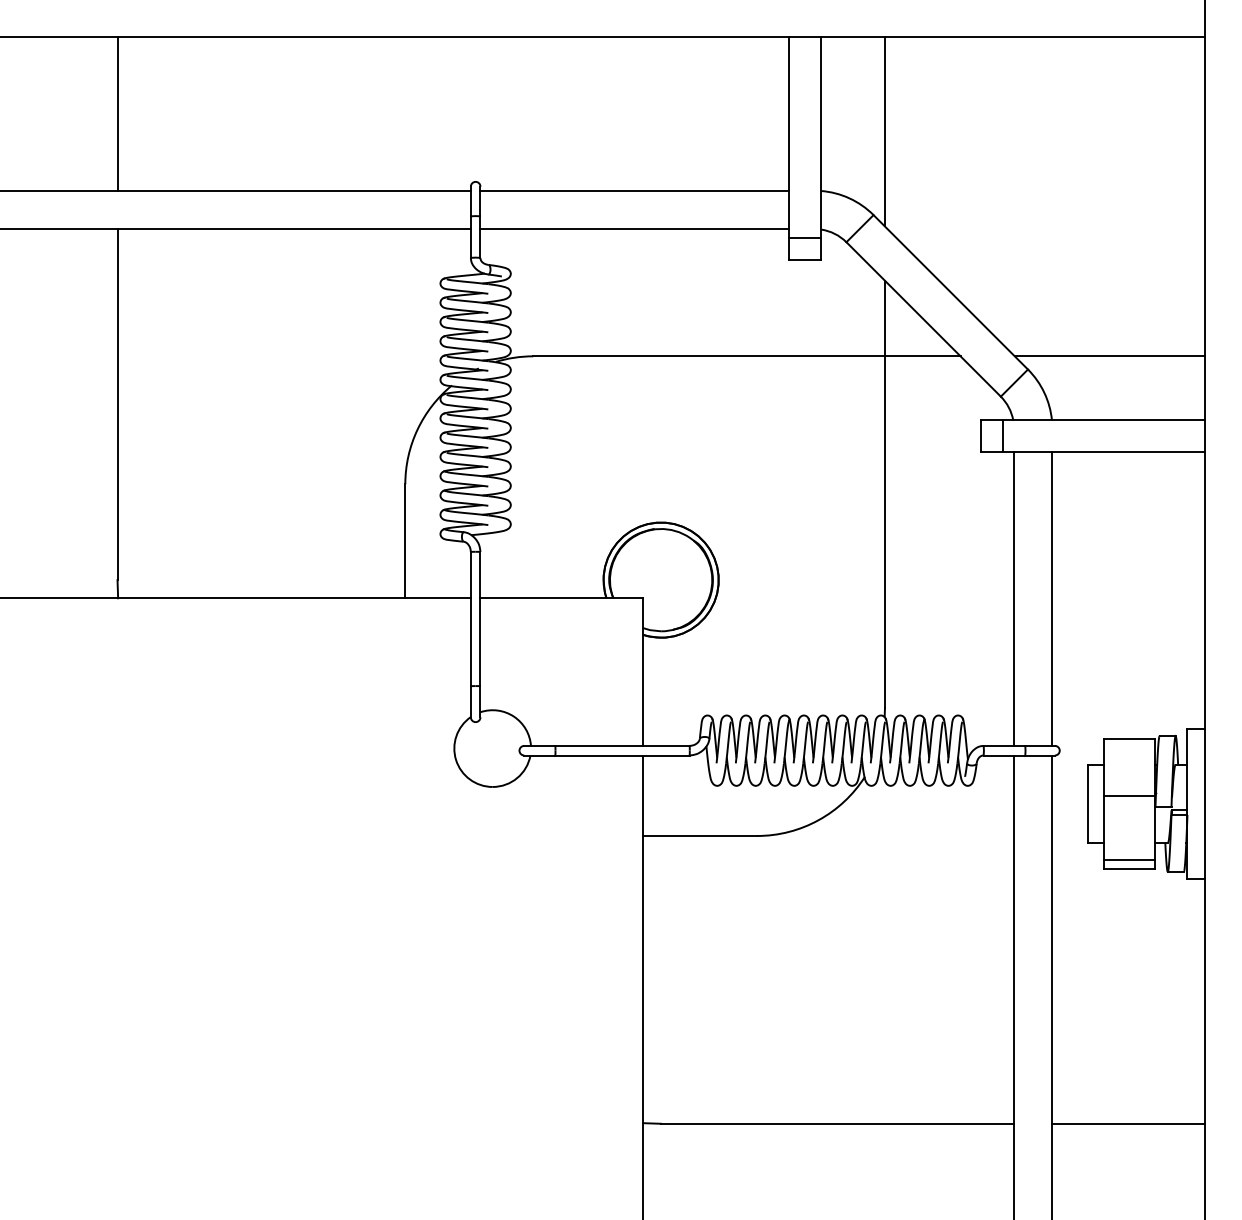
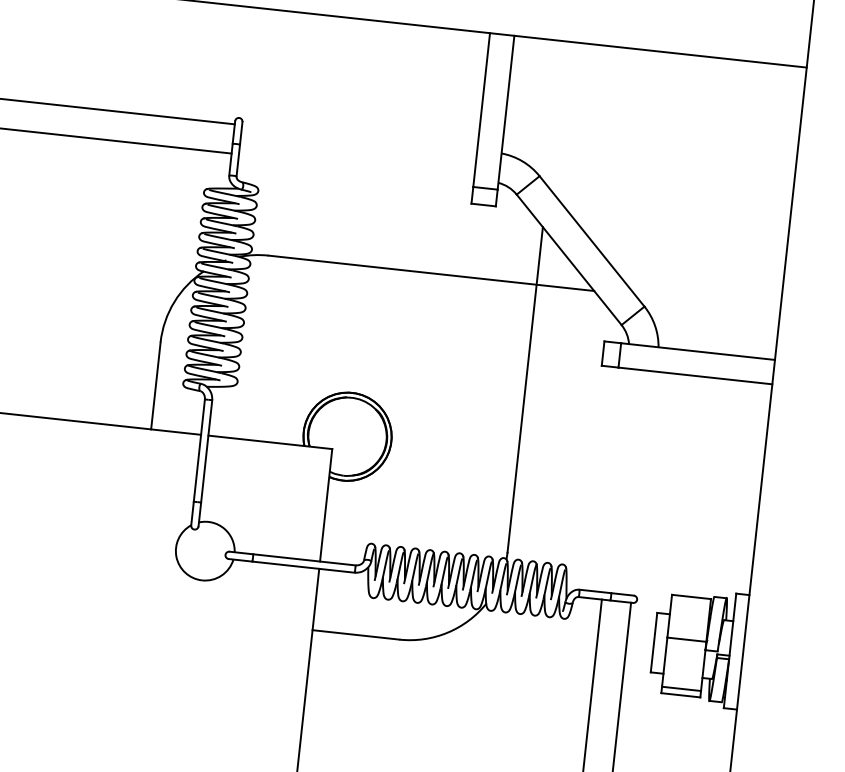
line: (884, 131) -> (554, 113), removed
line: (634, 190) -> (359, 137), removed
line: (634, 229) -> (356, 167), removed
line: (1109, 356) -> (707, 303), removed
line: (1013, 598) -> (614, 479), removed
line: (1052, 598) -> (644, 483), removed

